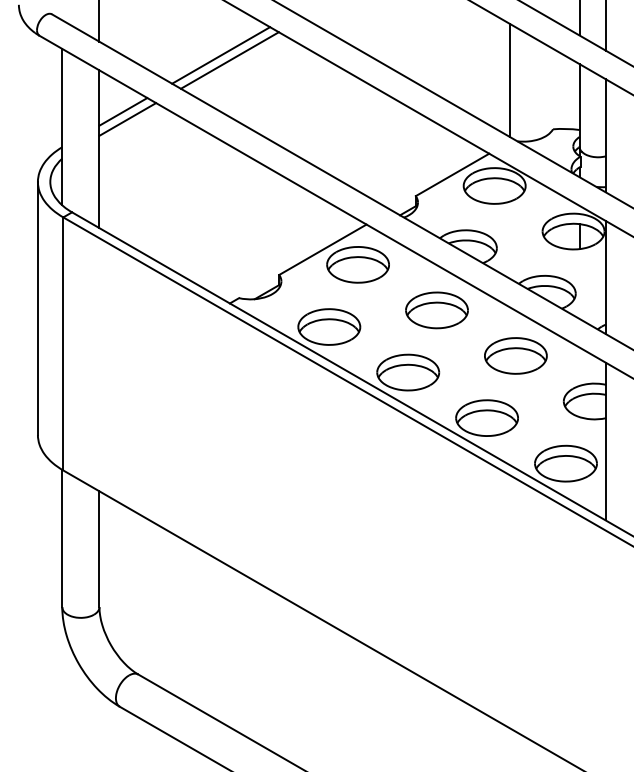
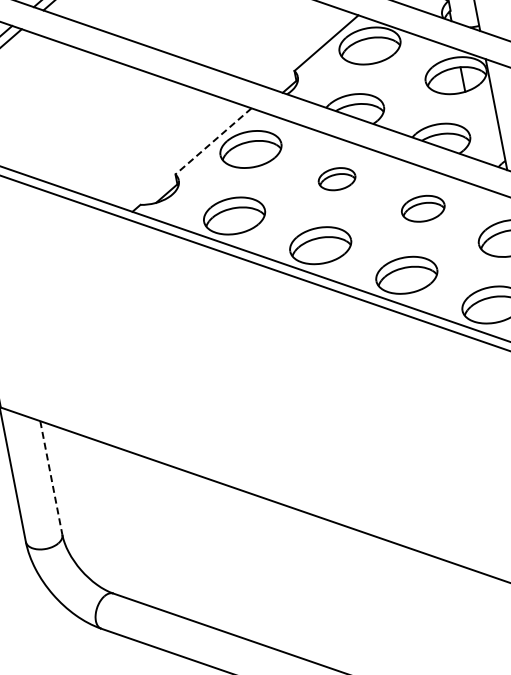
line: (322, 250) -> (213, 142), solid -> dashed
part: (436, 310) -> (336, 179), size x0.6
part: (515, 355) -> (422, 208), size x0.7
line: (99, 549) -> (51, 478), solid -> dashed

